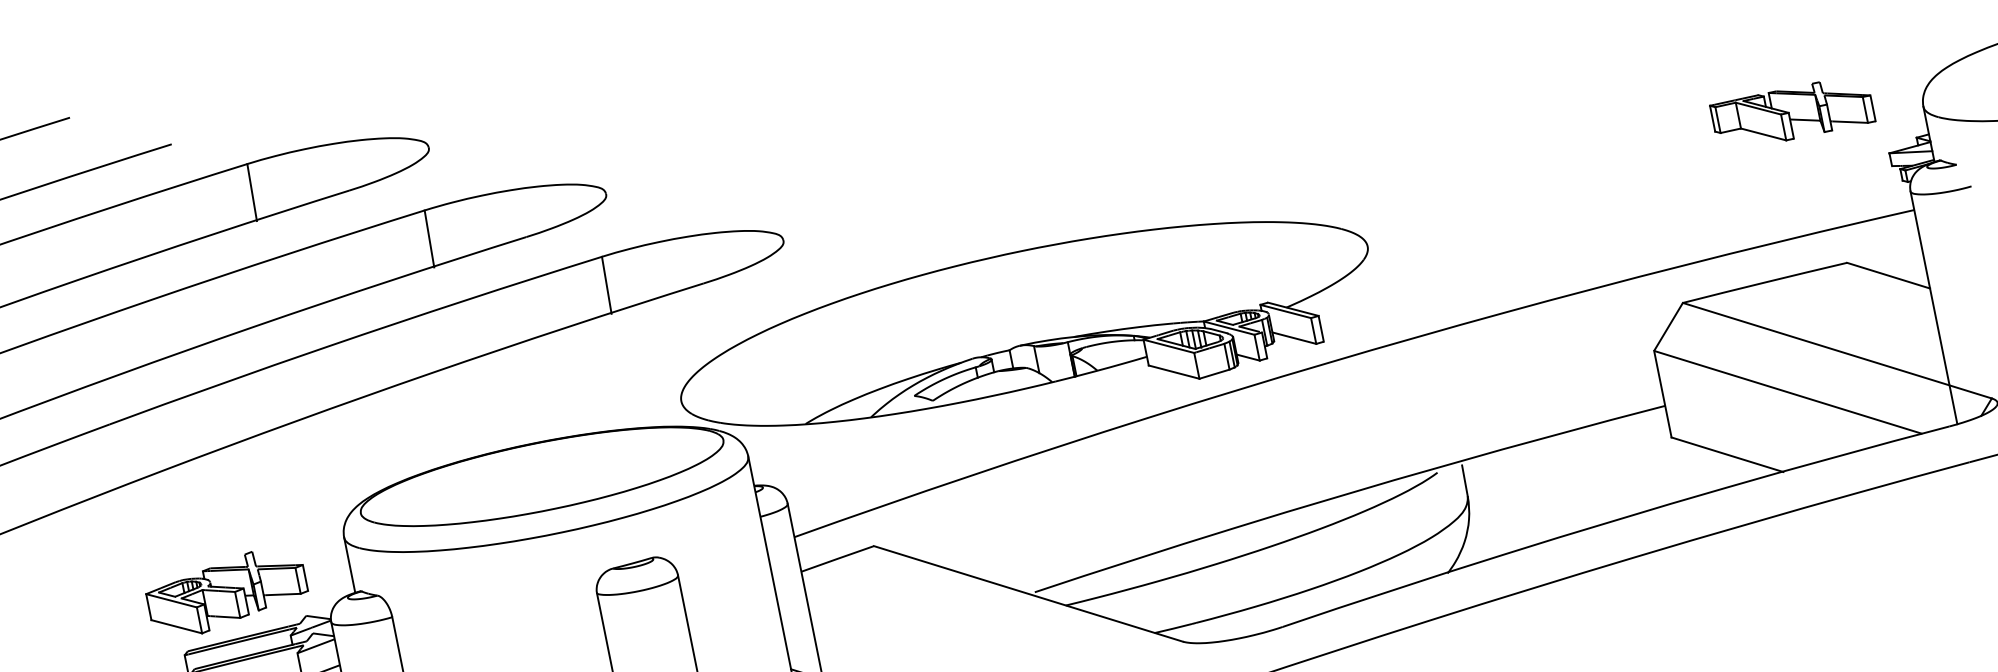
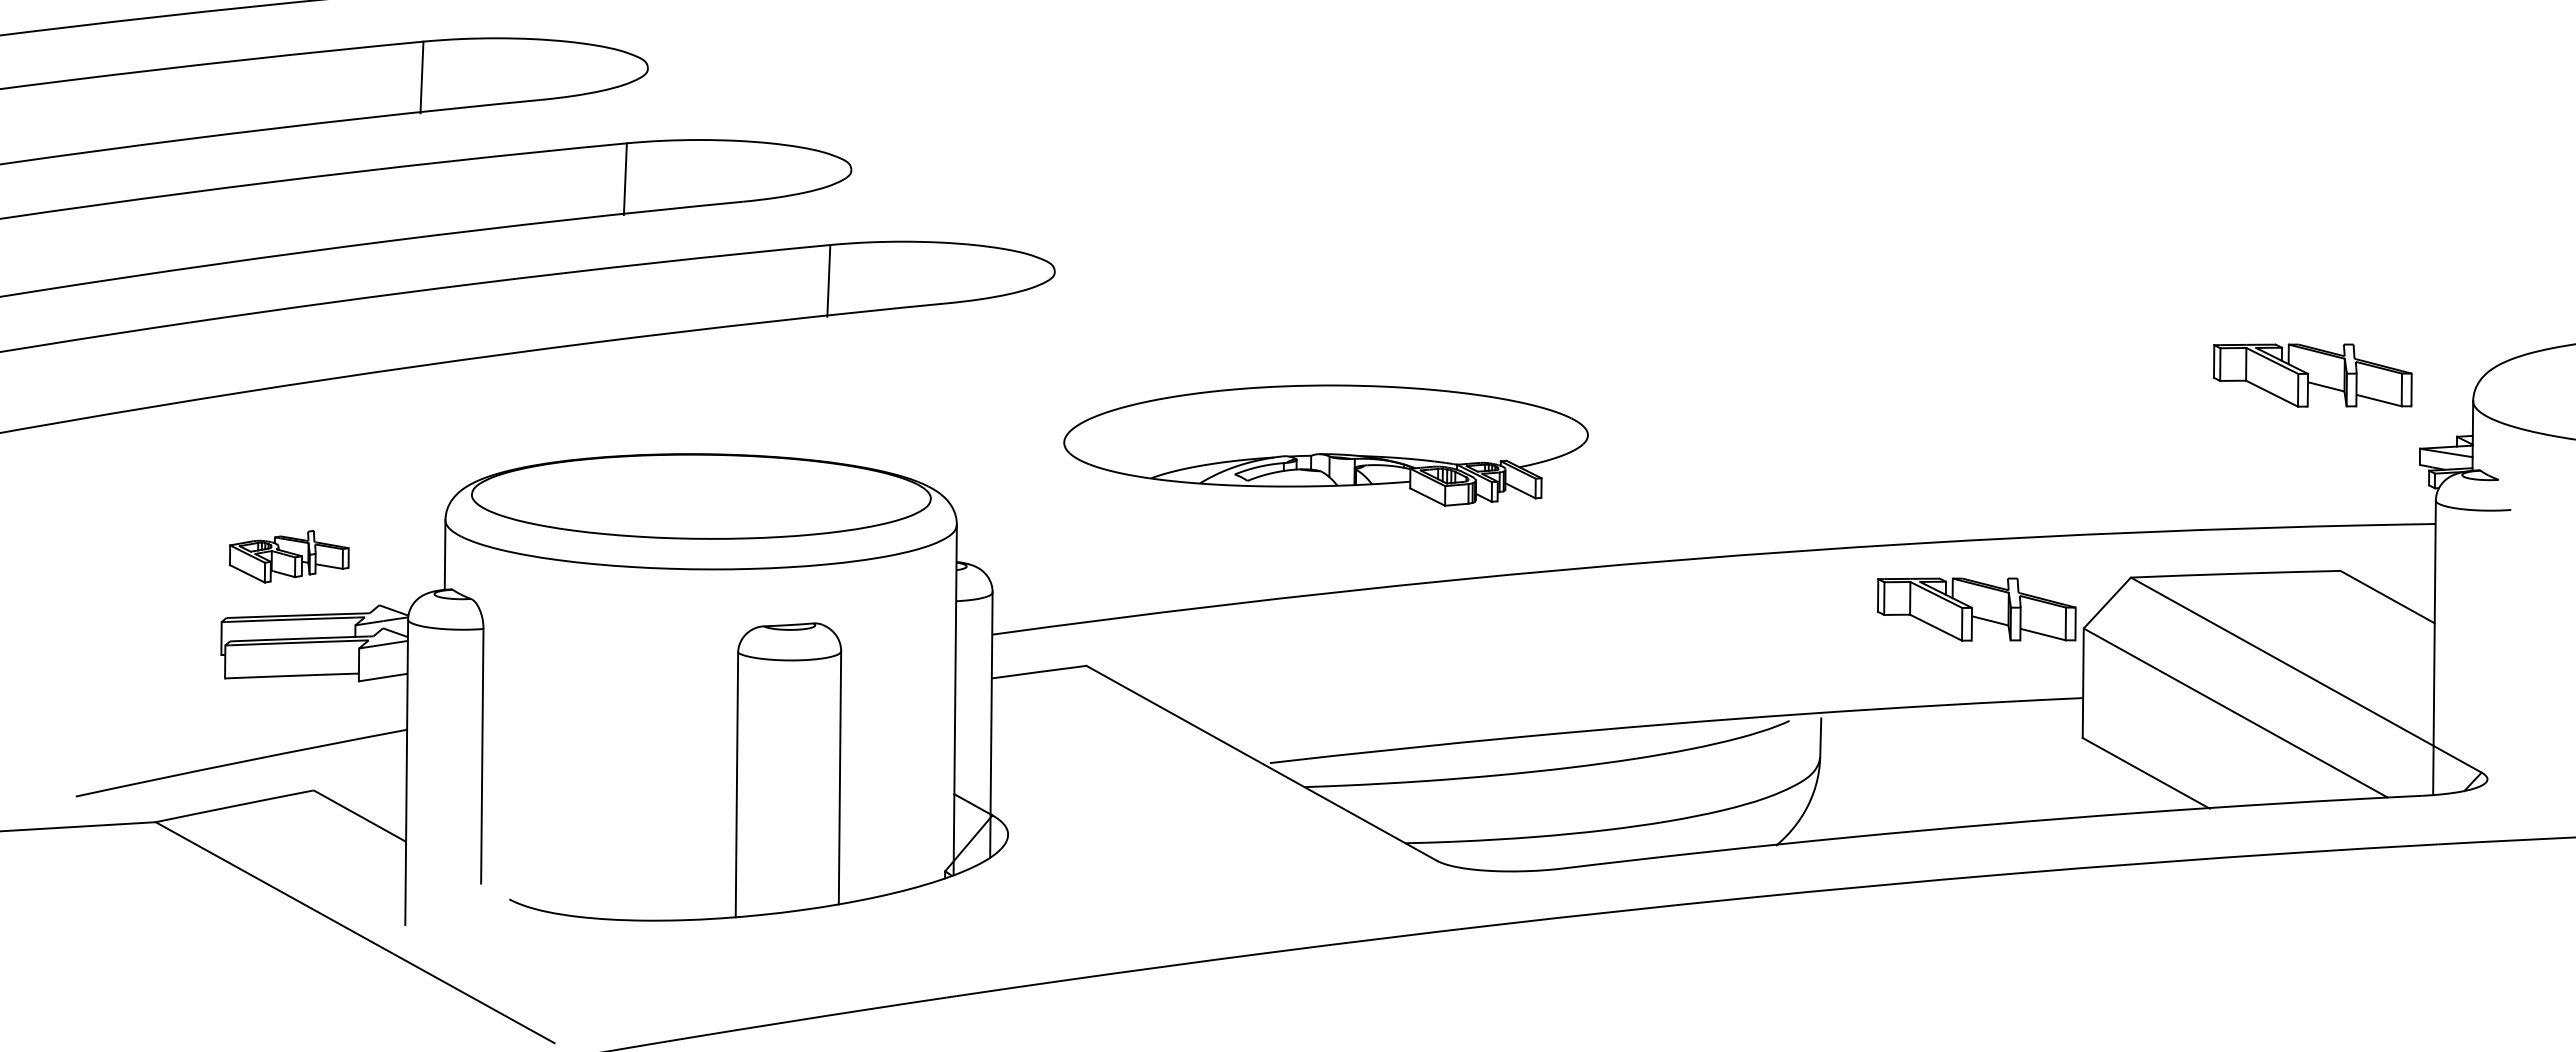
part: (1025, 332) -> (1325, 445), size x0.6
part: (1566, 353) -> (1976, 609), added
part: (227, 592) -> (289, 556), size x0.6

